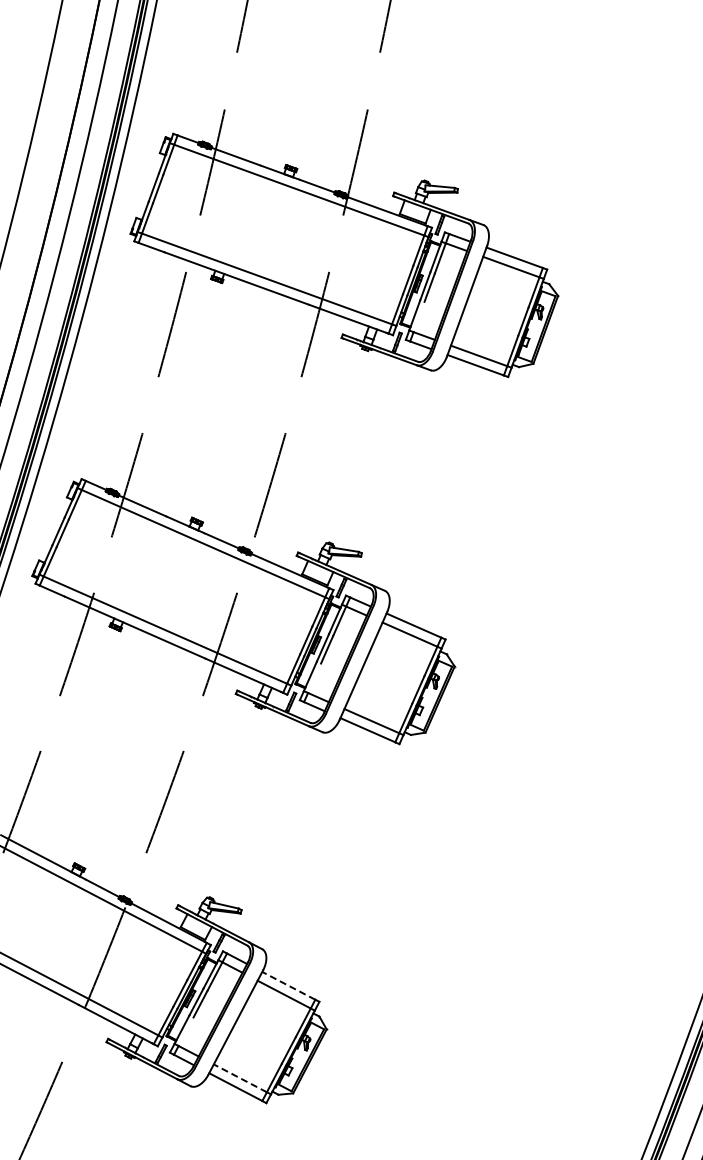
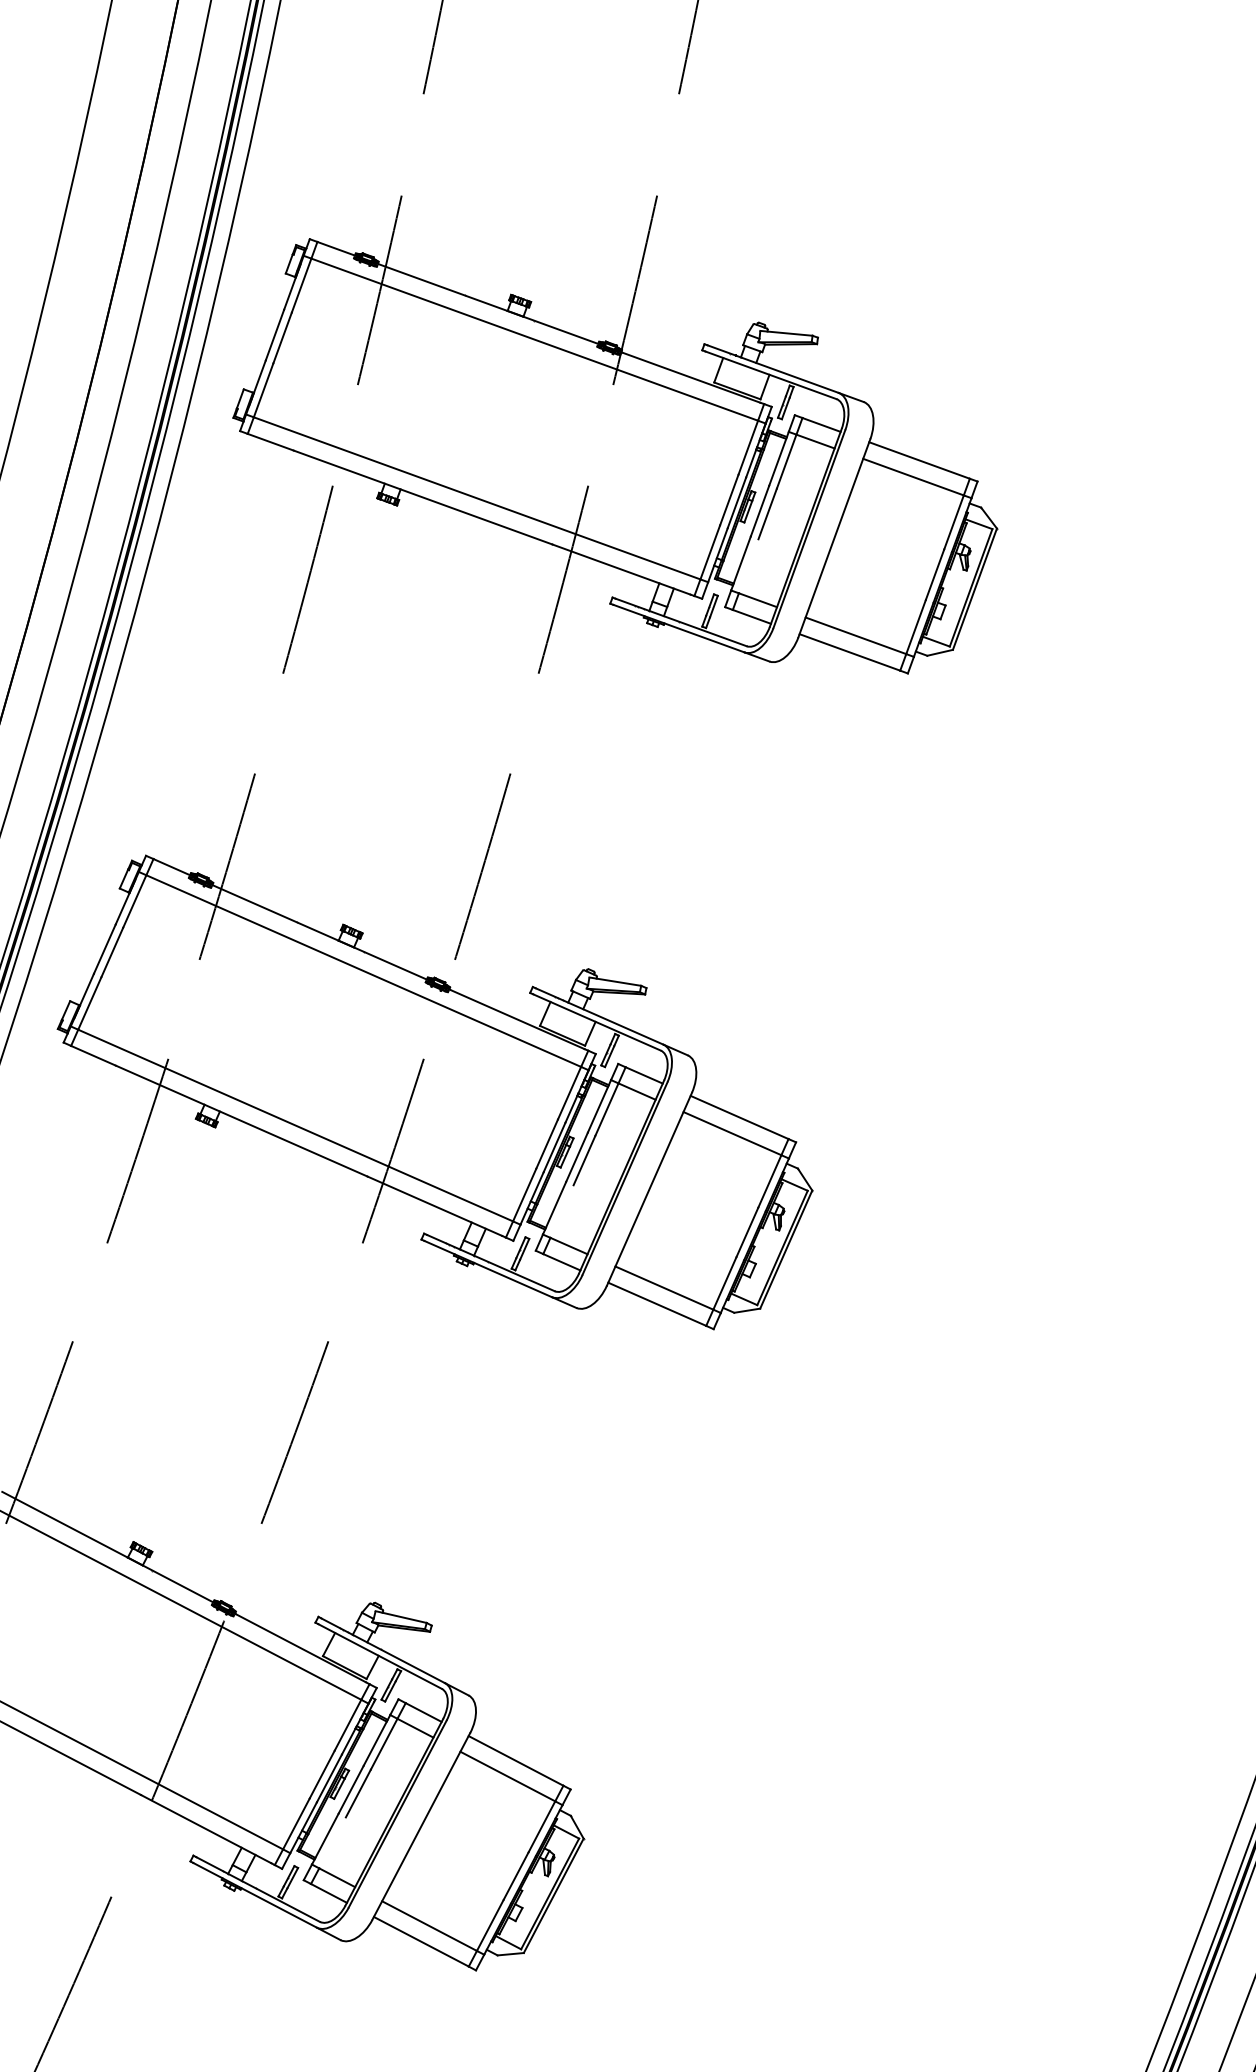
line: (288, 985) -> (515, 1760), dashed -> solid
line: (240, 1078) -> (429, 1926), dashed -> solid

